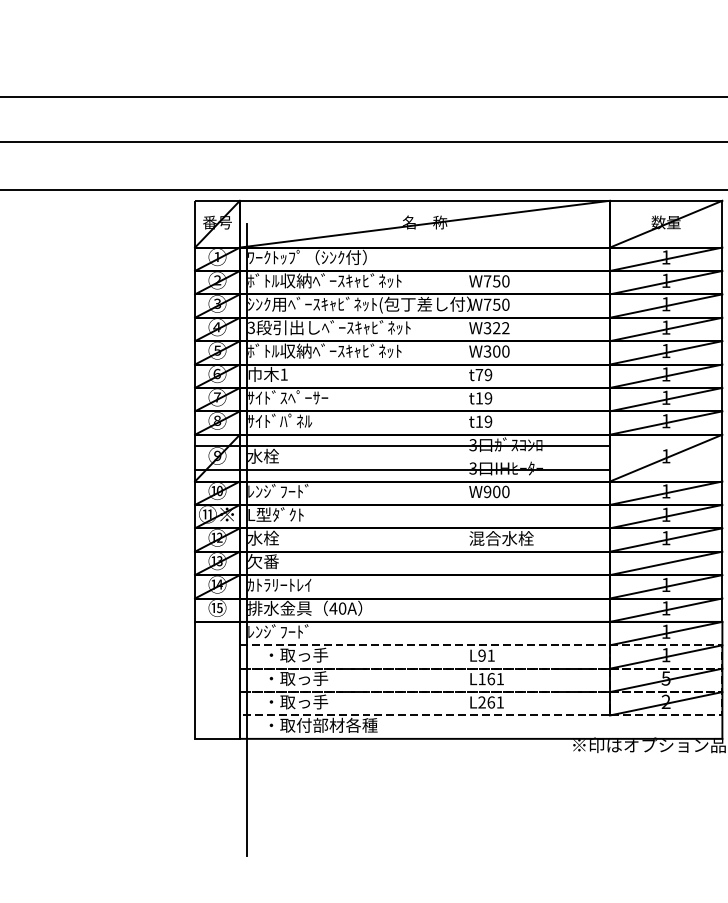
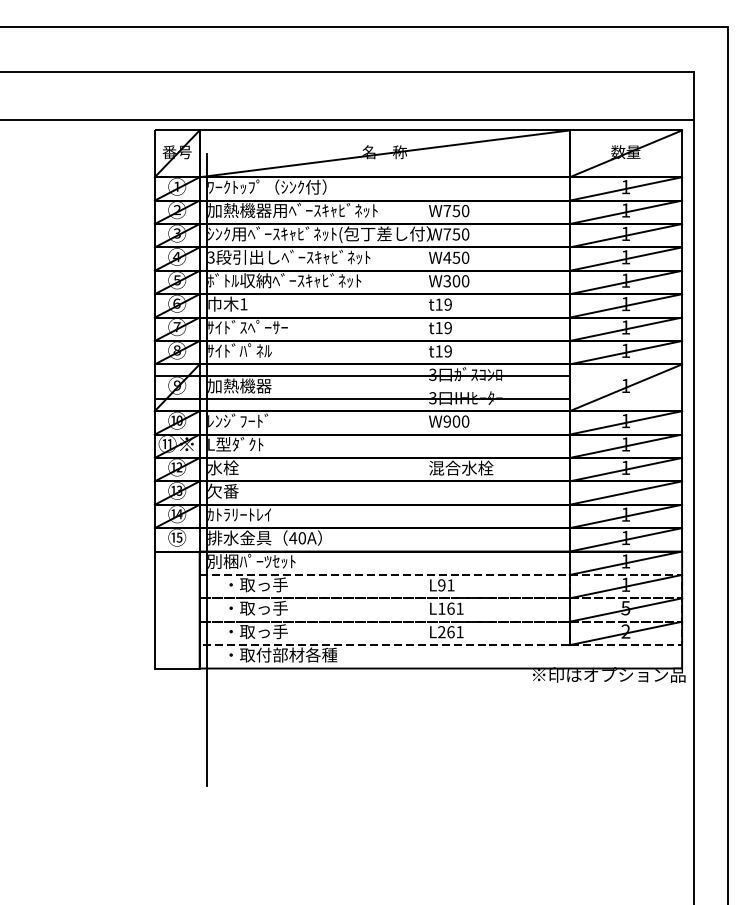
text: (332, 280) -> (292, 210), ﾎﾞﾄﾙ収納ﾍﾞｰｽｷｬﾋﾞﾈｯﾄ -> 加熱機器用ﾍﾞｰｽｷｬﾋﾞﾈｯﾄ
text: (496, 327) -> (456, 257), W322 -> W450
text: (478, 374) -> (438, 304), t79 -> t19
text: (279, 455) -> (239, 385), 水栓 -> 加熱機器
text: (291, 630) -> (251, 560), ﾚﾝｼﾞﾌｰﾄﾞ -> 別梱ﾊﾟｰﾂｾｯﾄ

